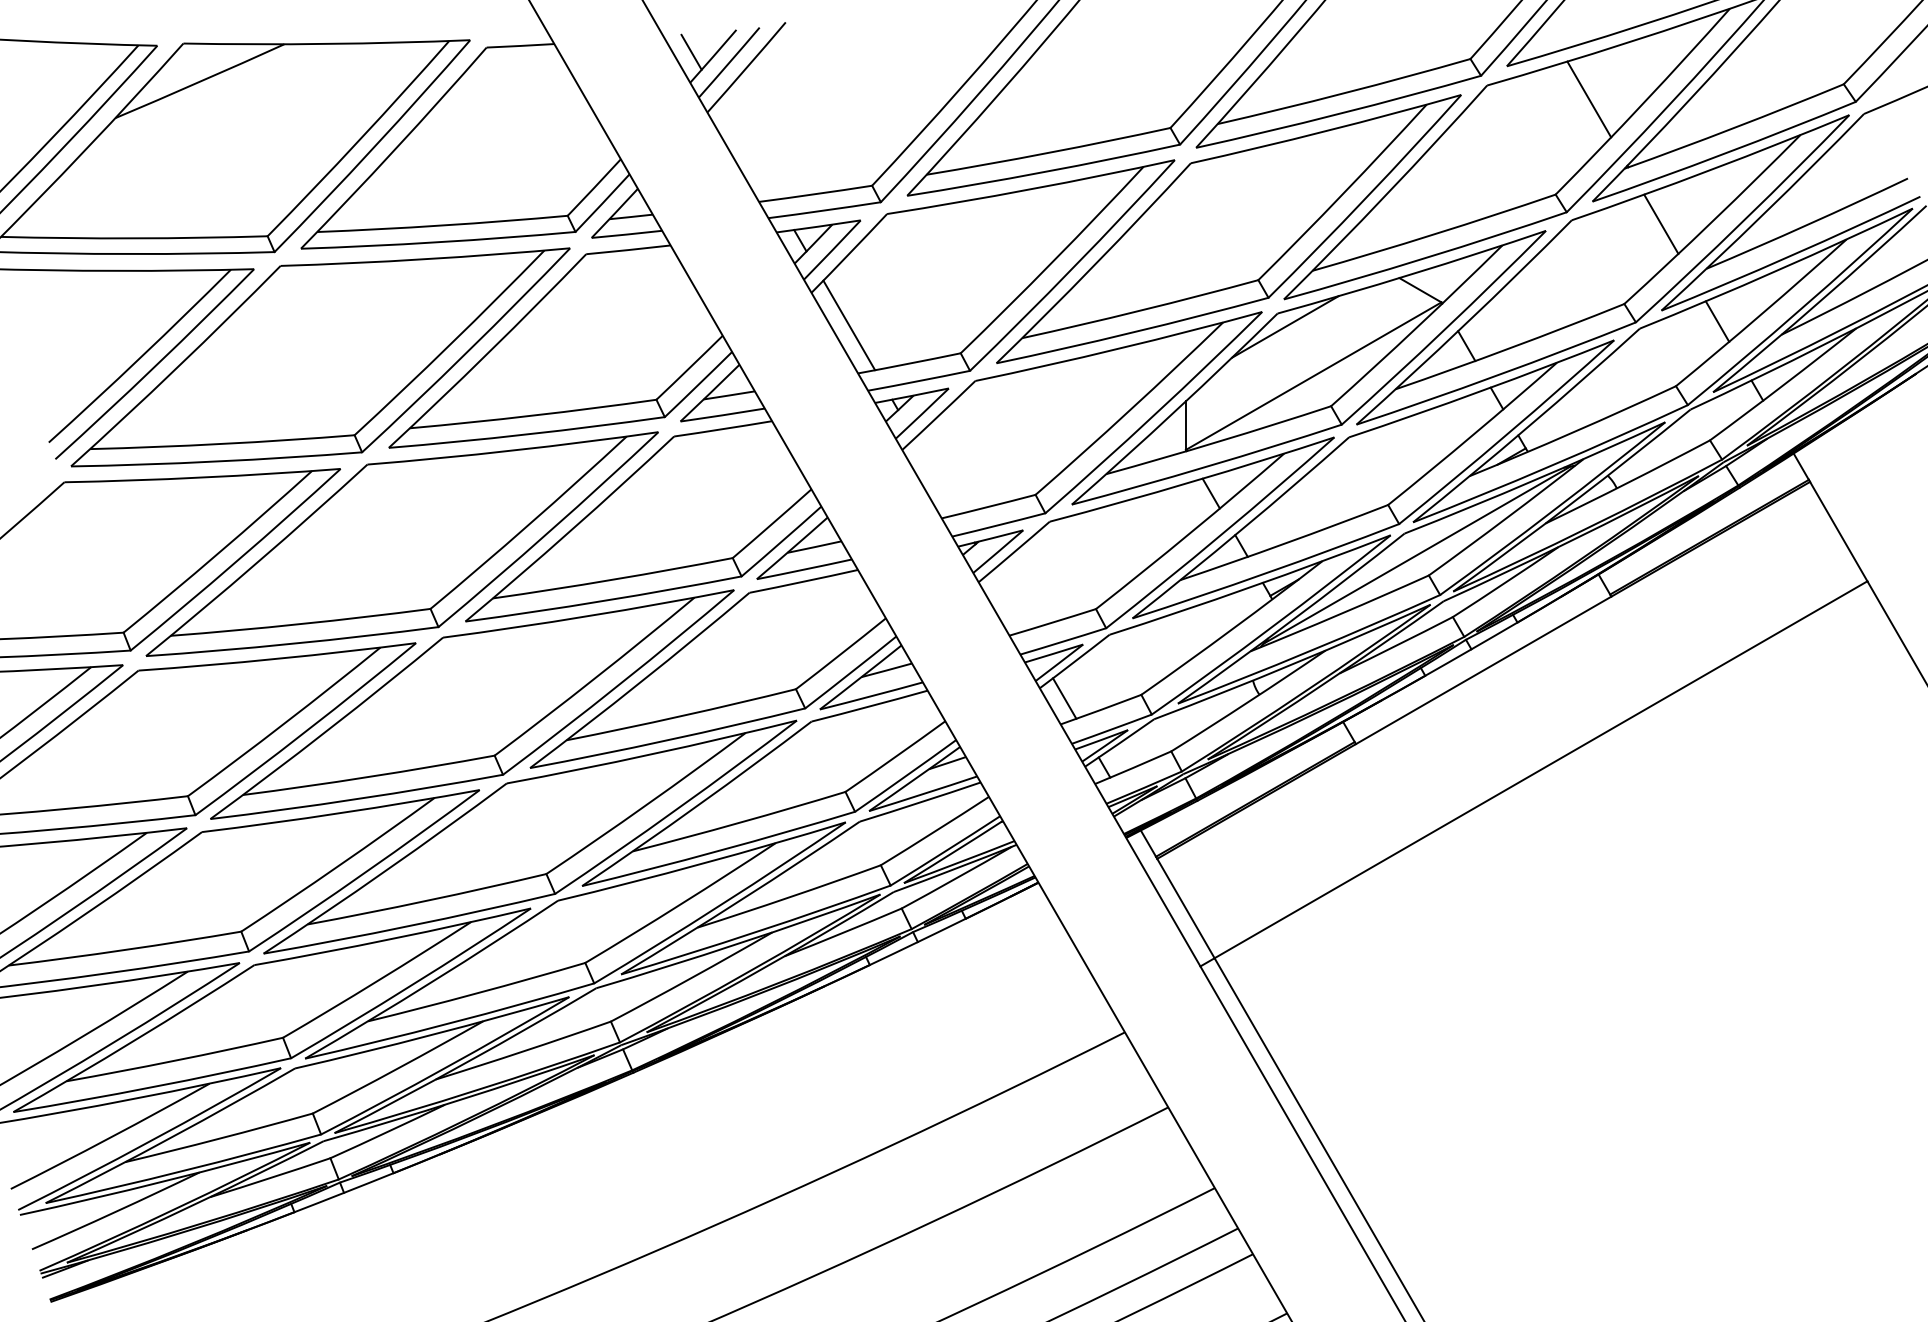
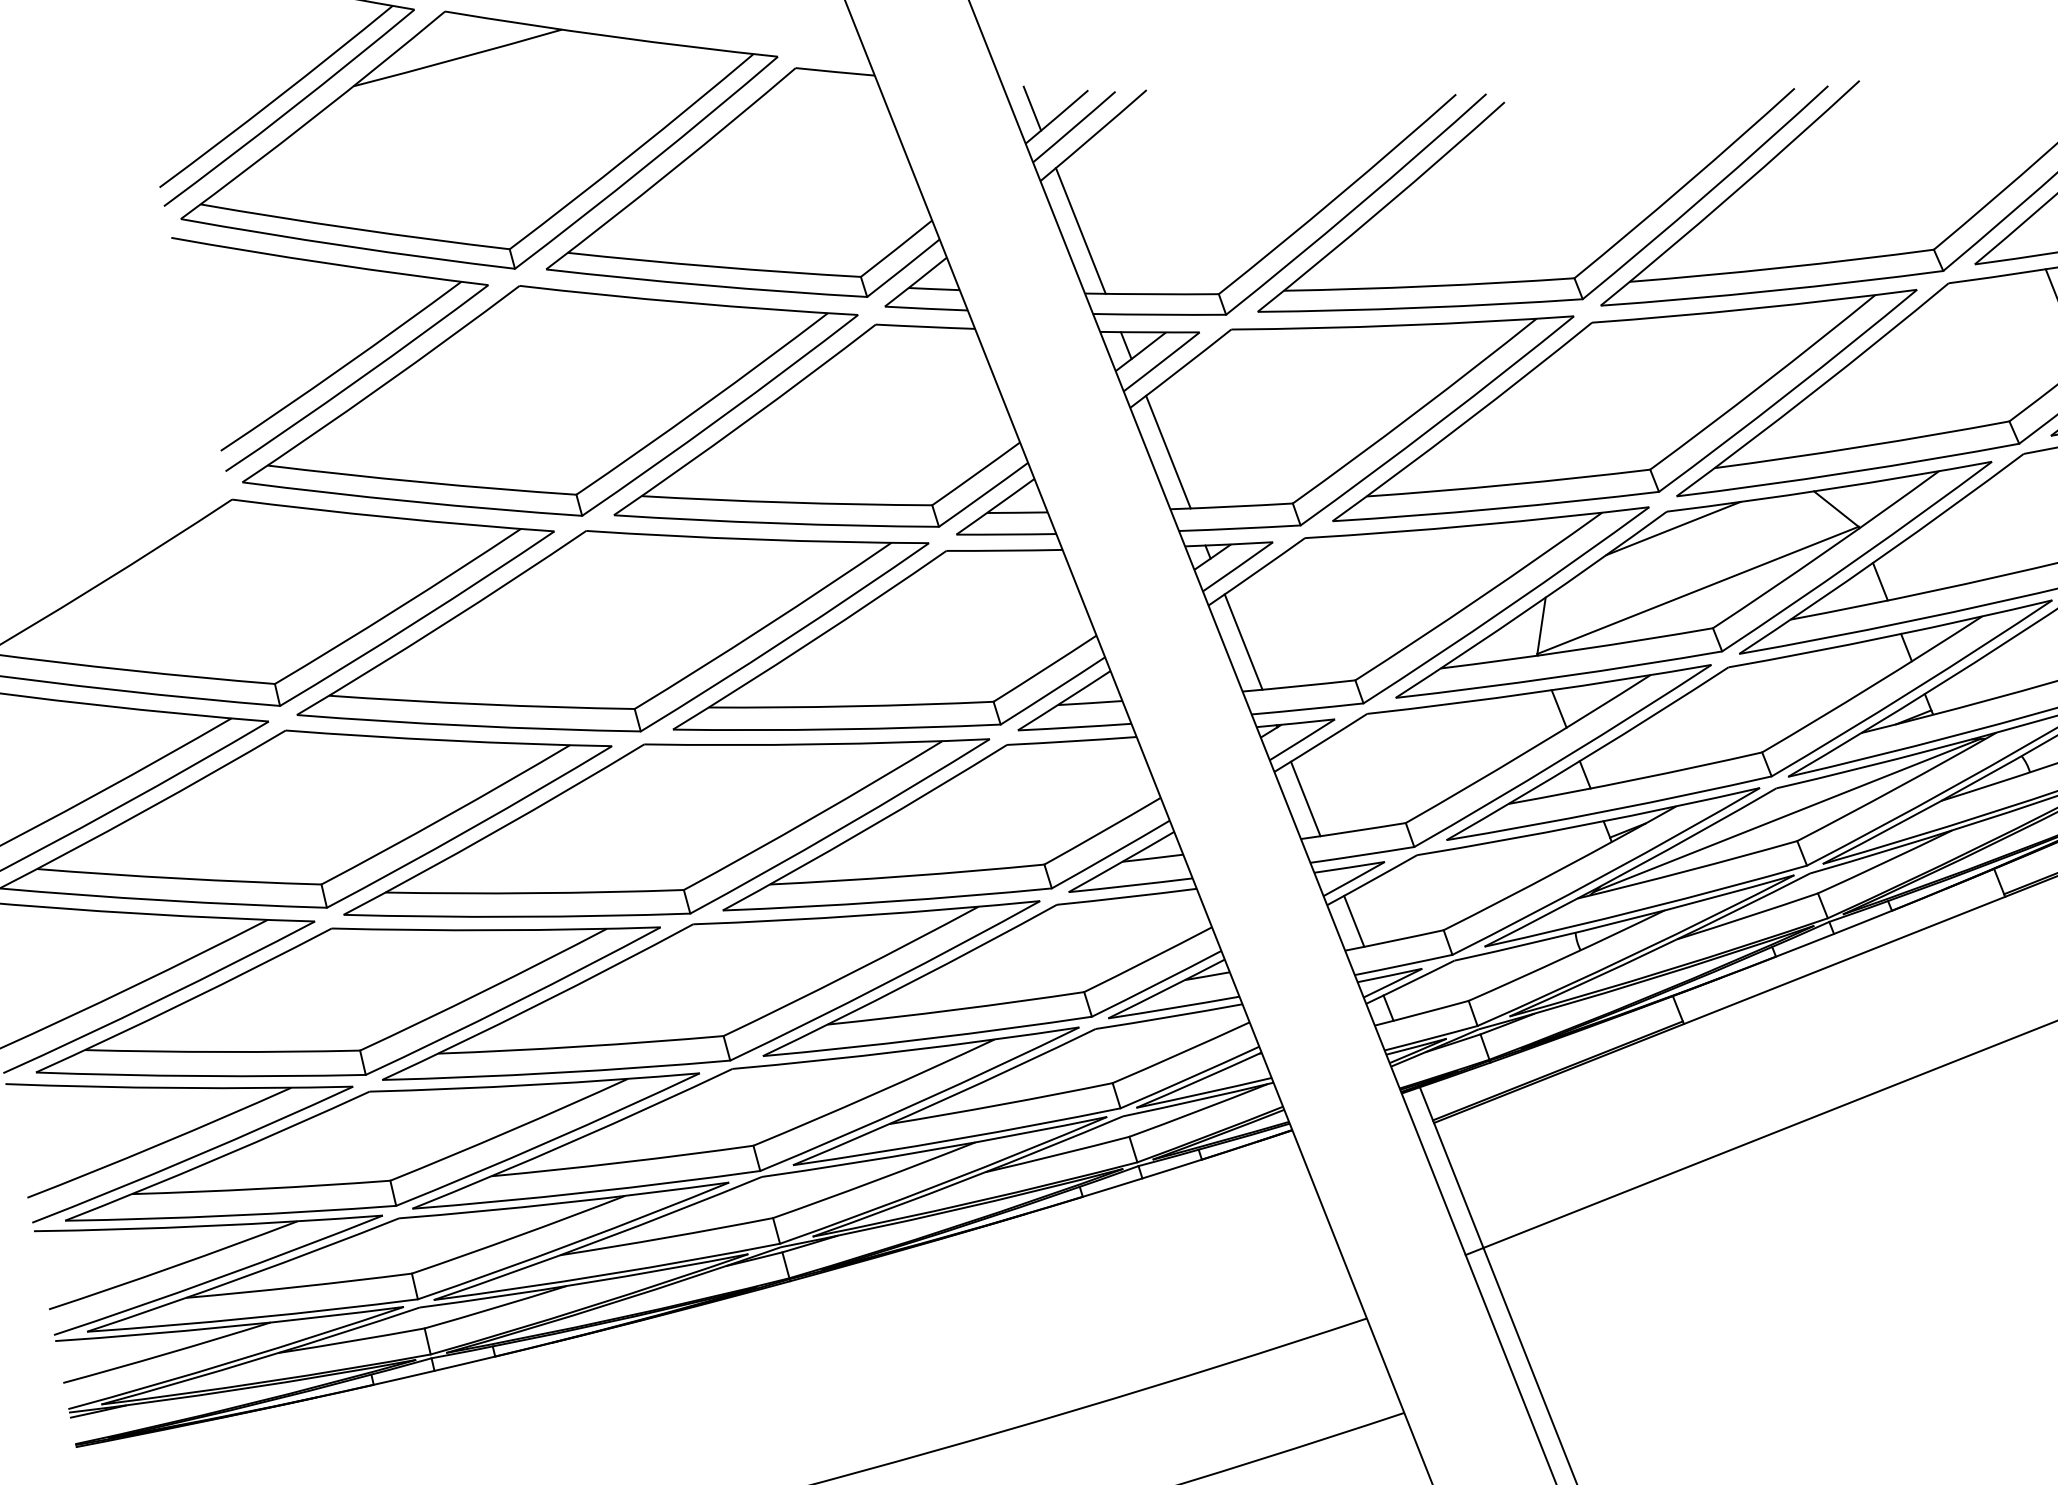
line: (747, 149) -> (1080, 230), added
line: (936, 476) -> (1243, 642), added
line: (1008, 600) -> (1305, 798), added

